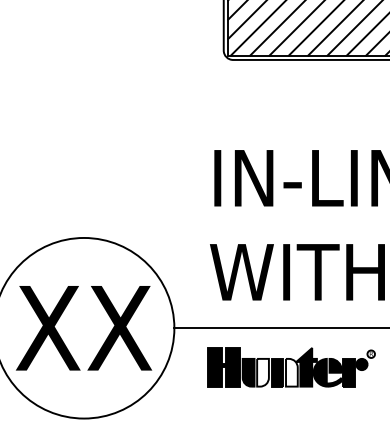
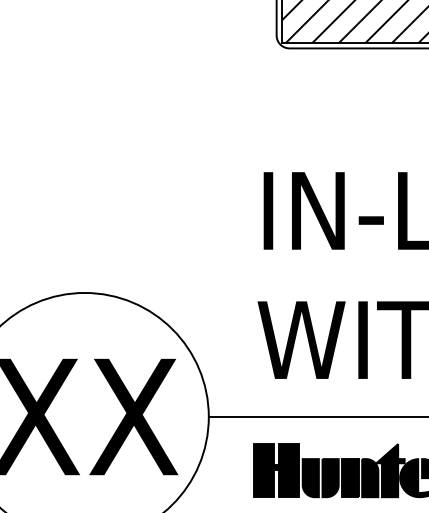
fill: (262, 372) -> (329, 477), added
fill: (291, 372) -> (369, 477), added

